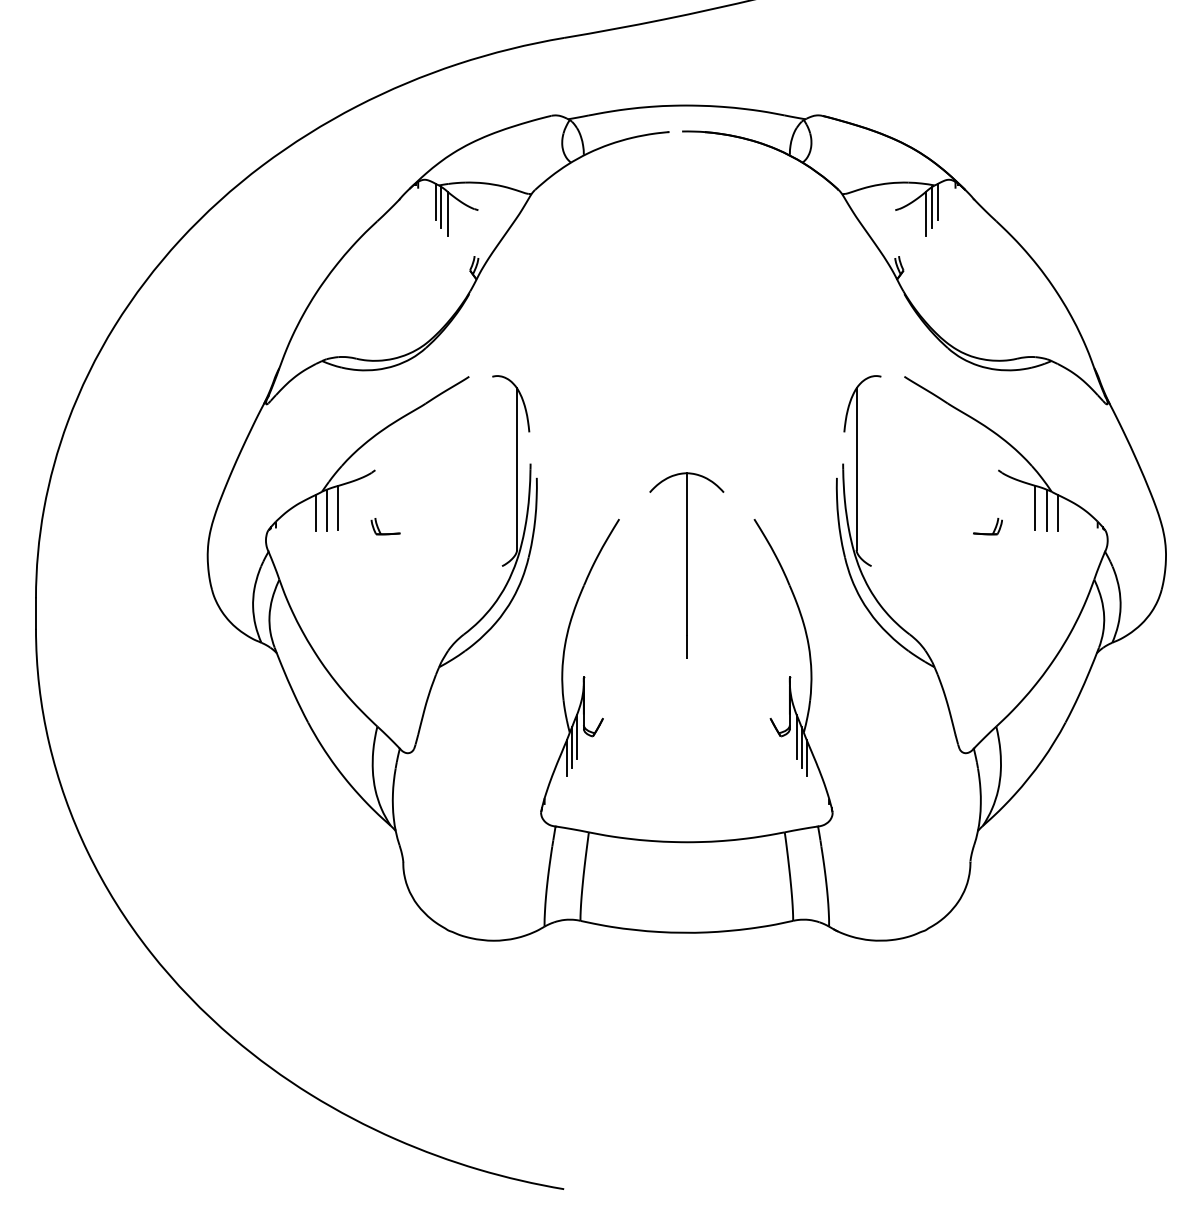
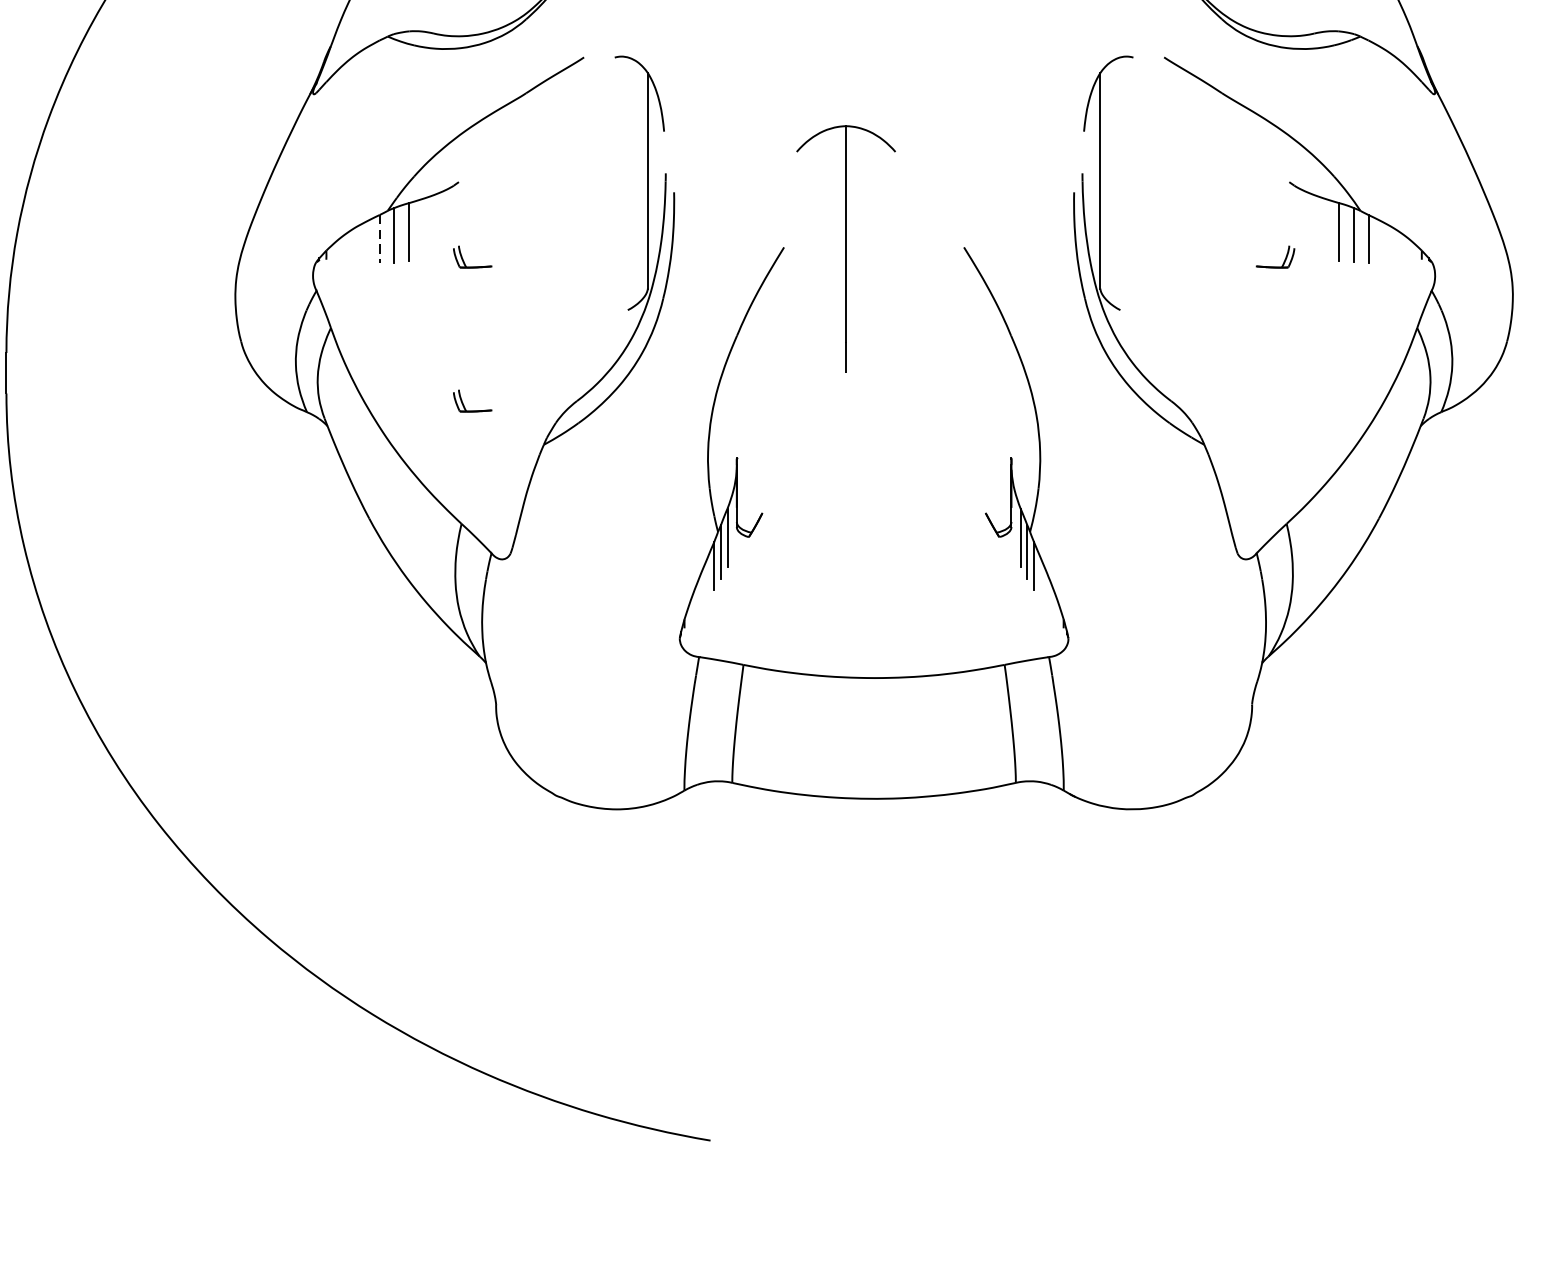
line: (315, 512) -> (379, 238), solid -> dashed
part: (686, 565) -> (845, 249), moved
part: (379, 636) -> (464, 403), added

